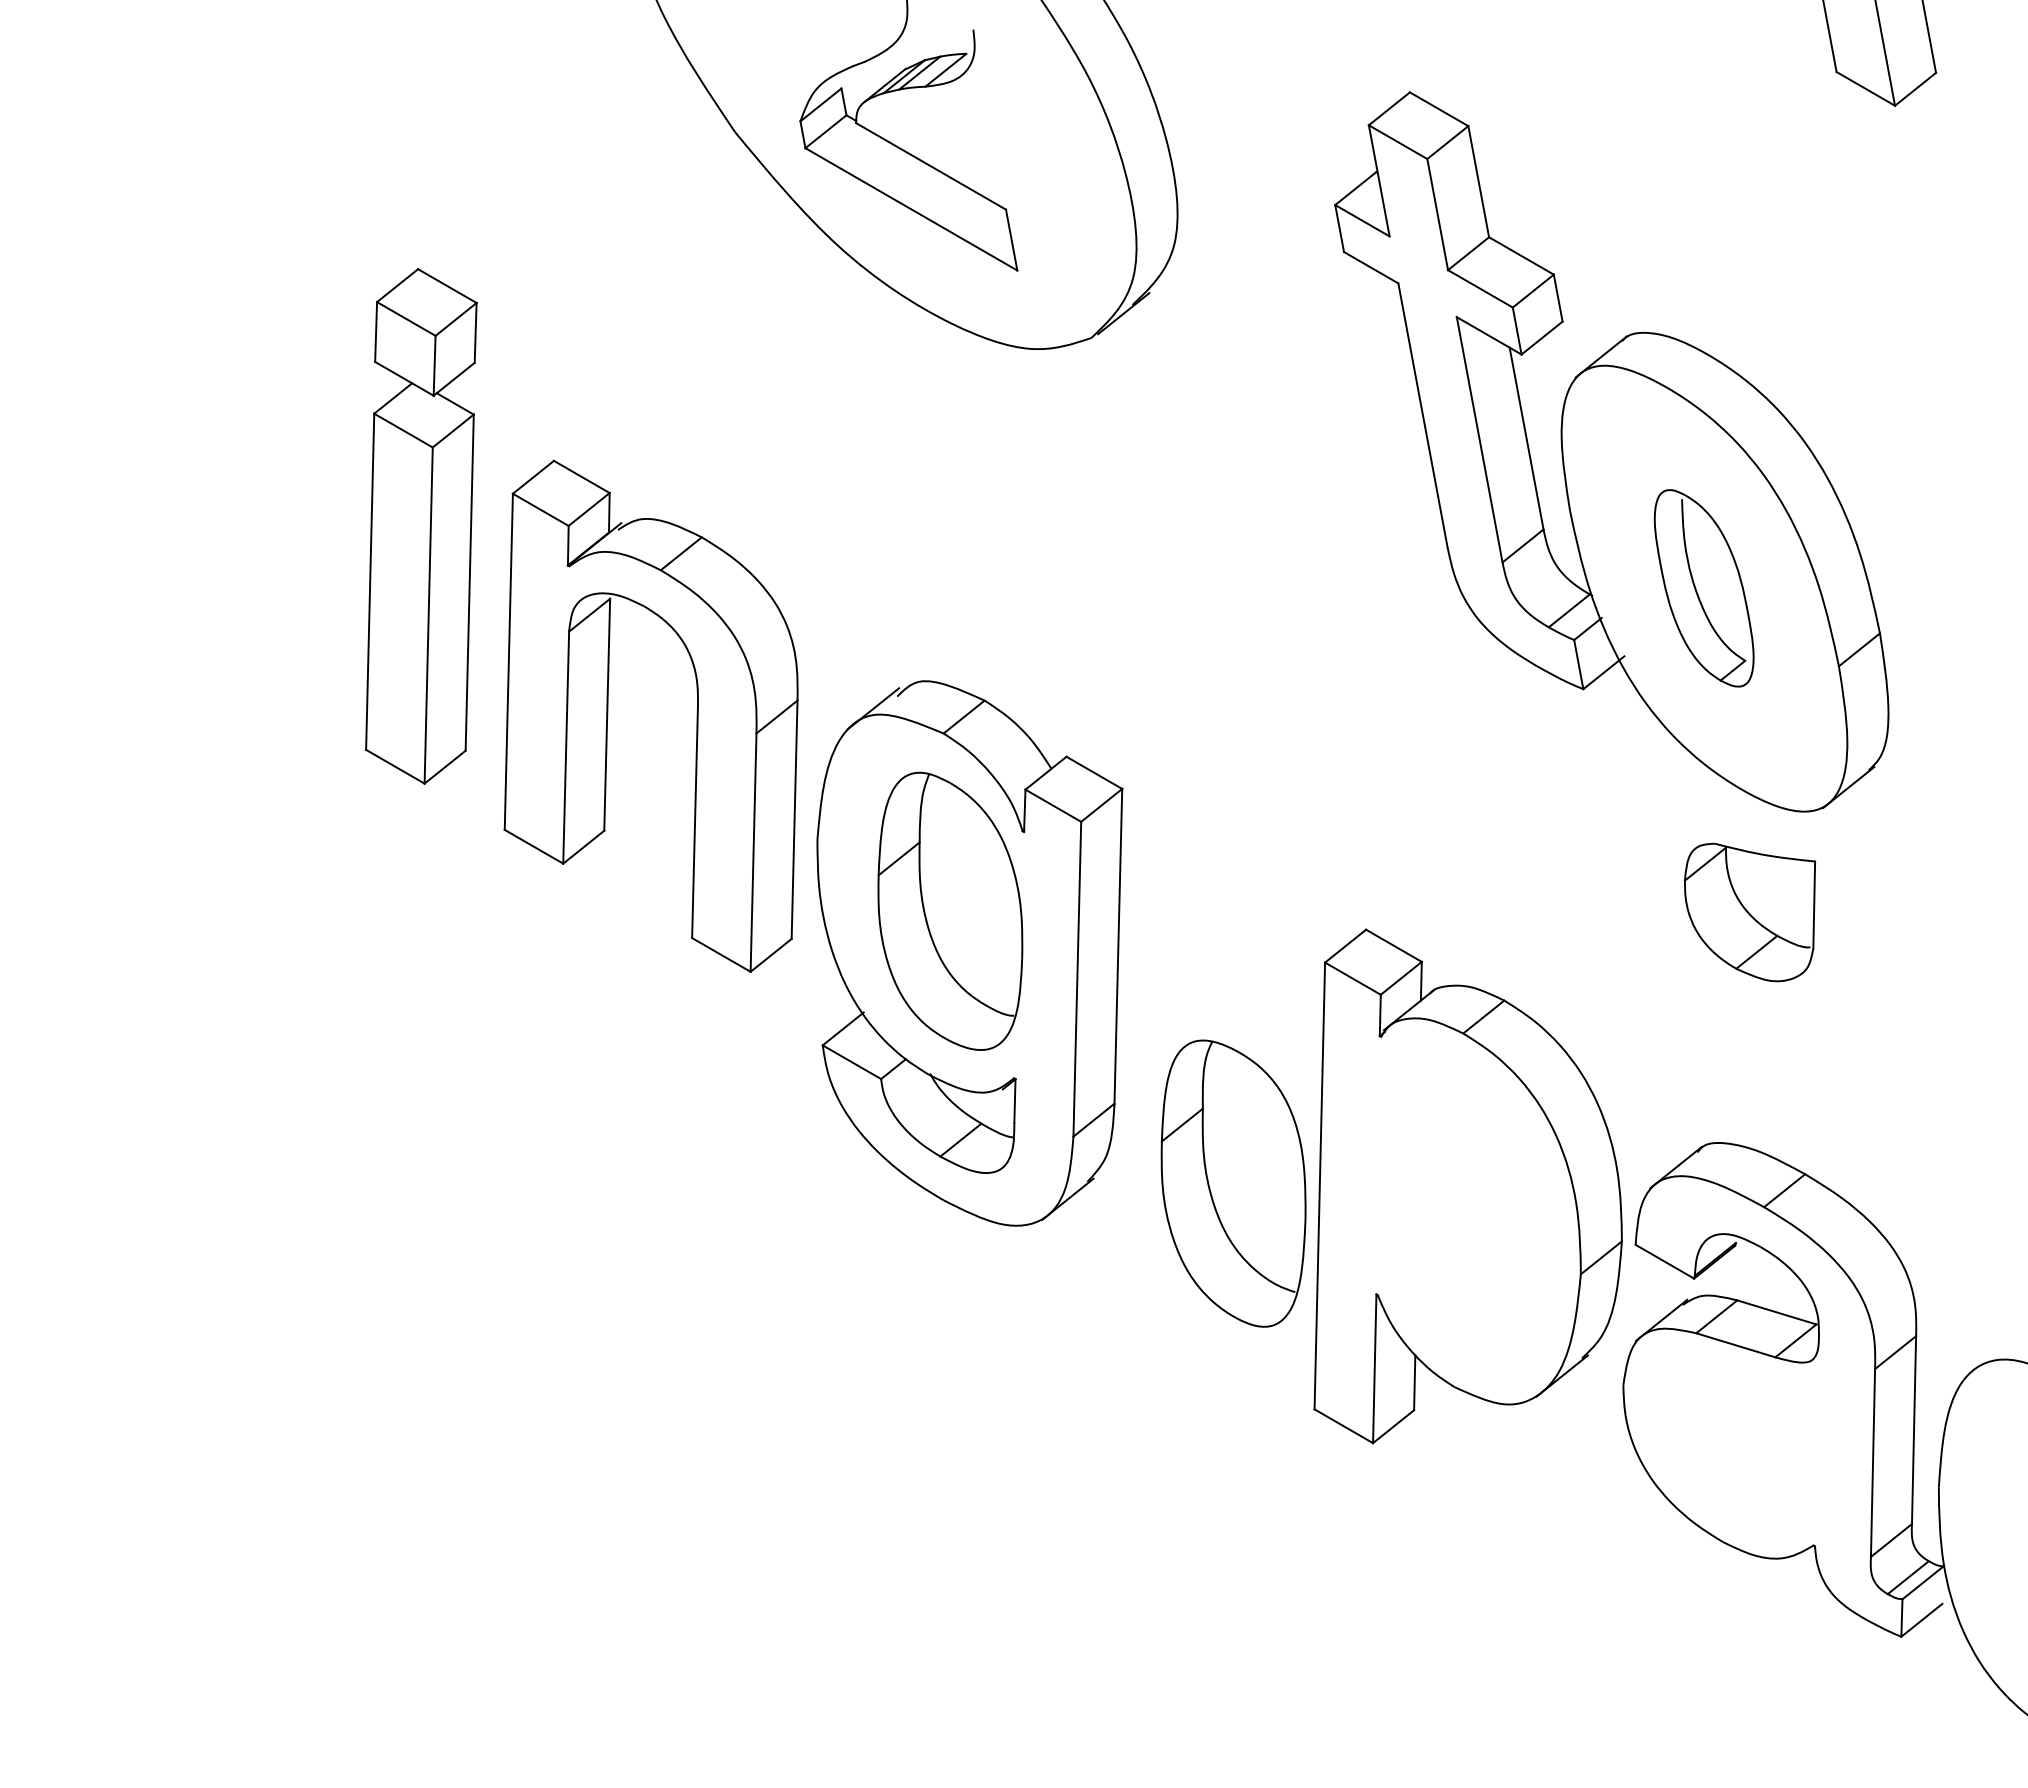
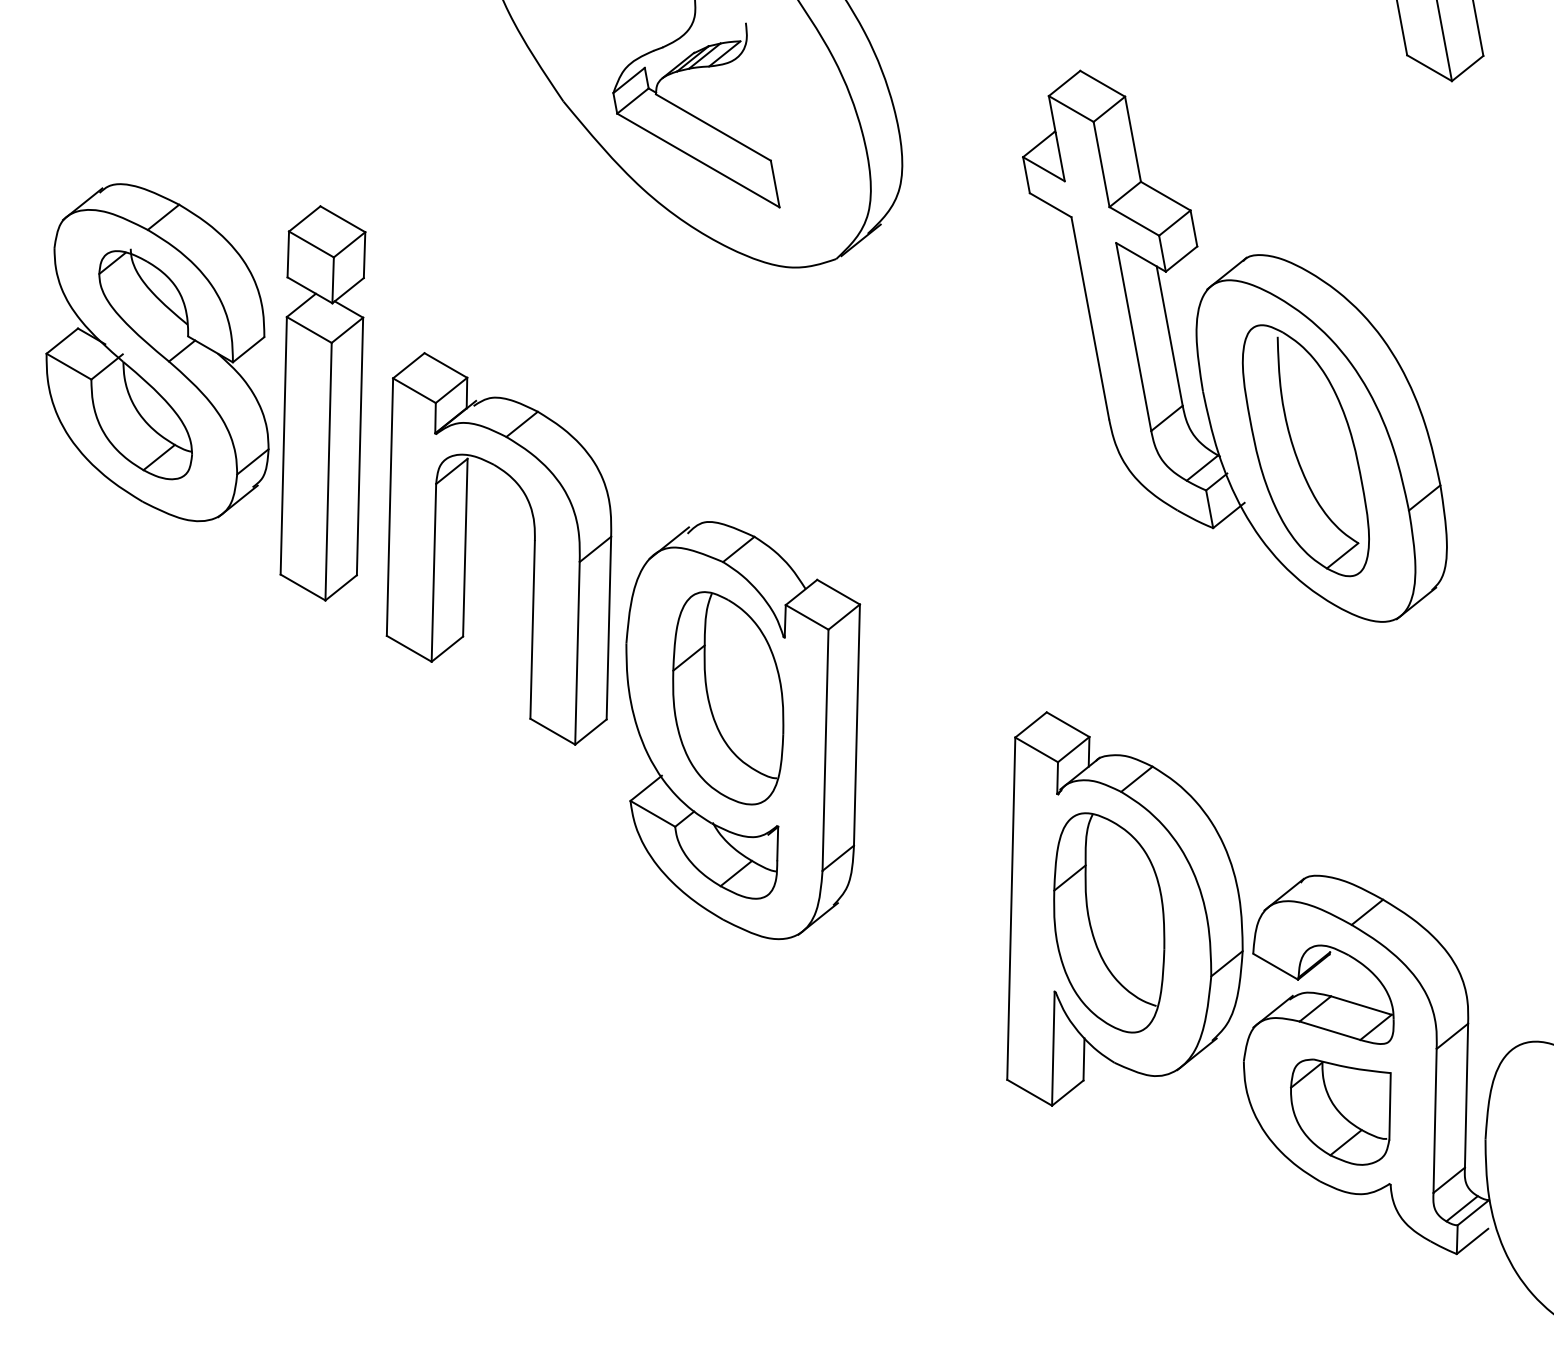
part: (205, 459) -> (157, 352), added
part: (1703, 587) -> (1305, 450), size x1.67
part: (1749, 911) -> (1340, 1111), moved
part: (1233, 1183) -> (1109, 922), moved

